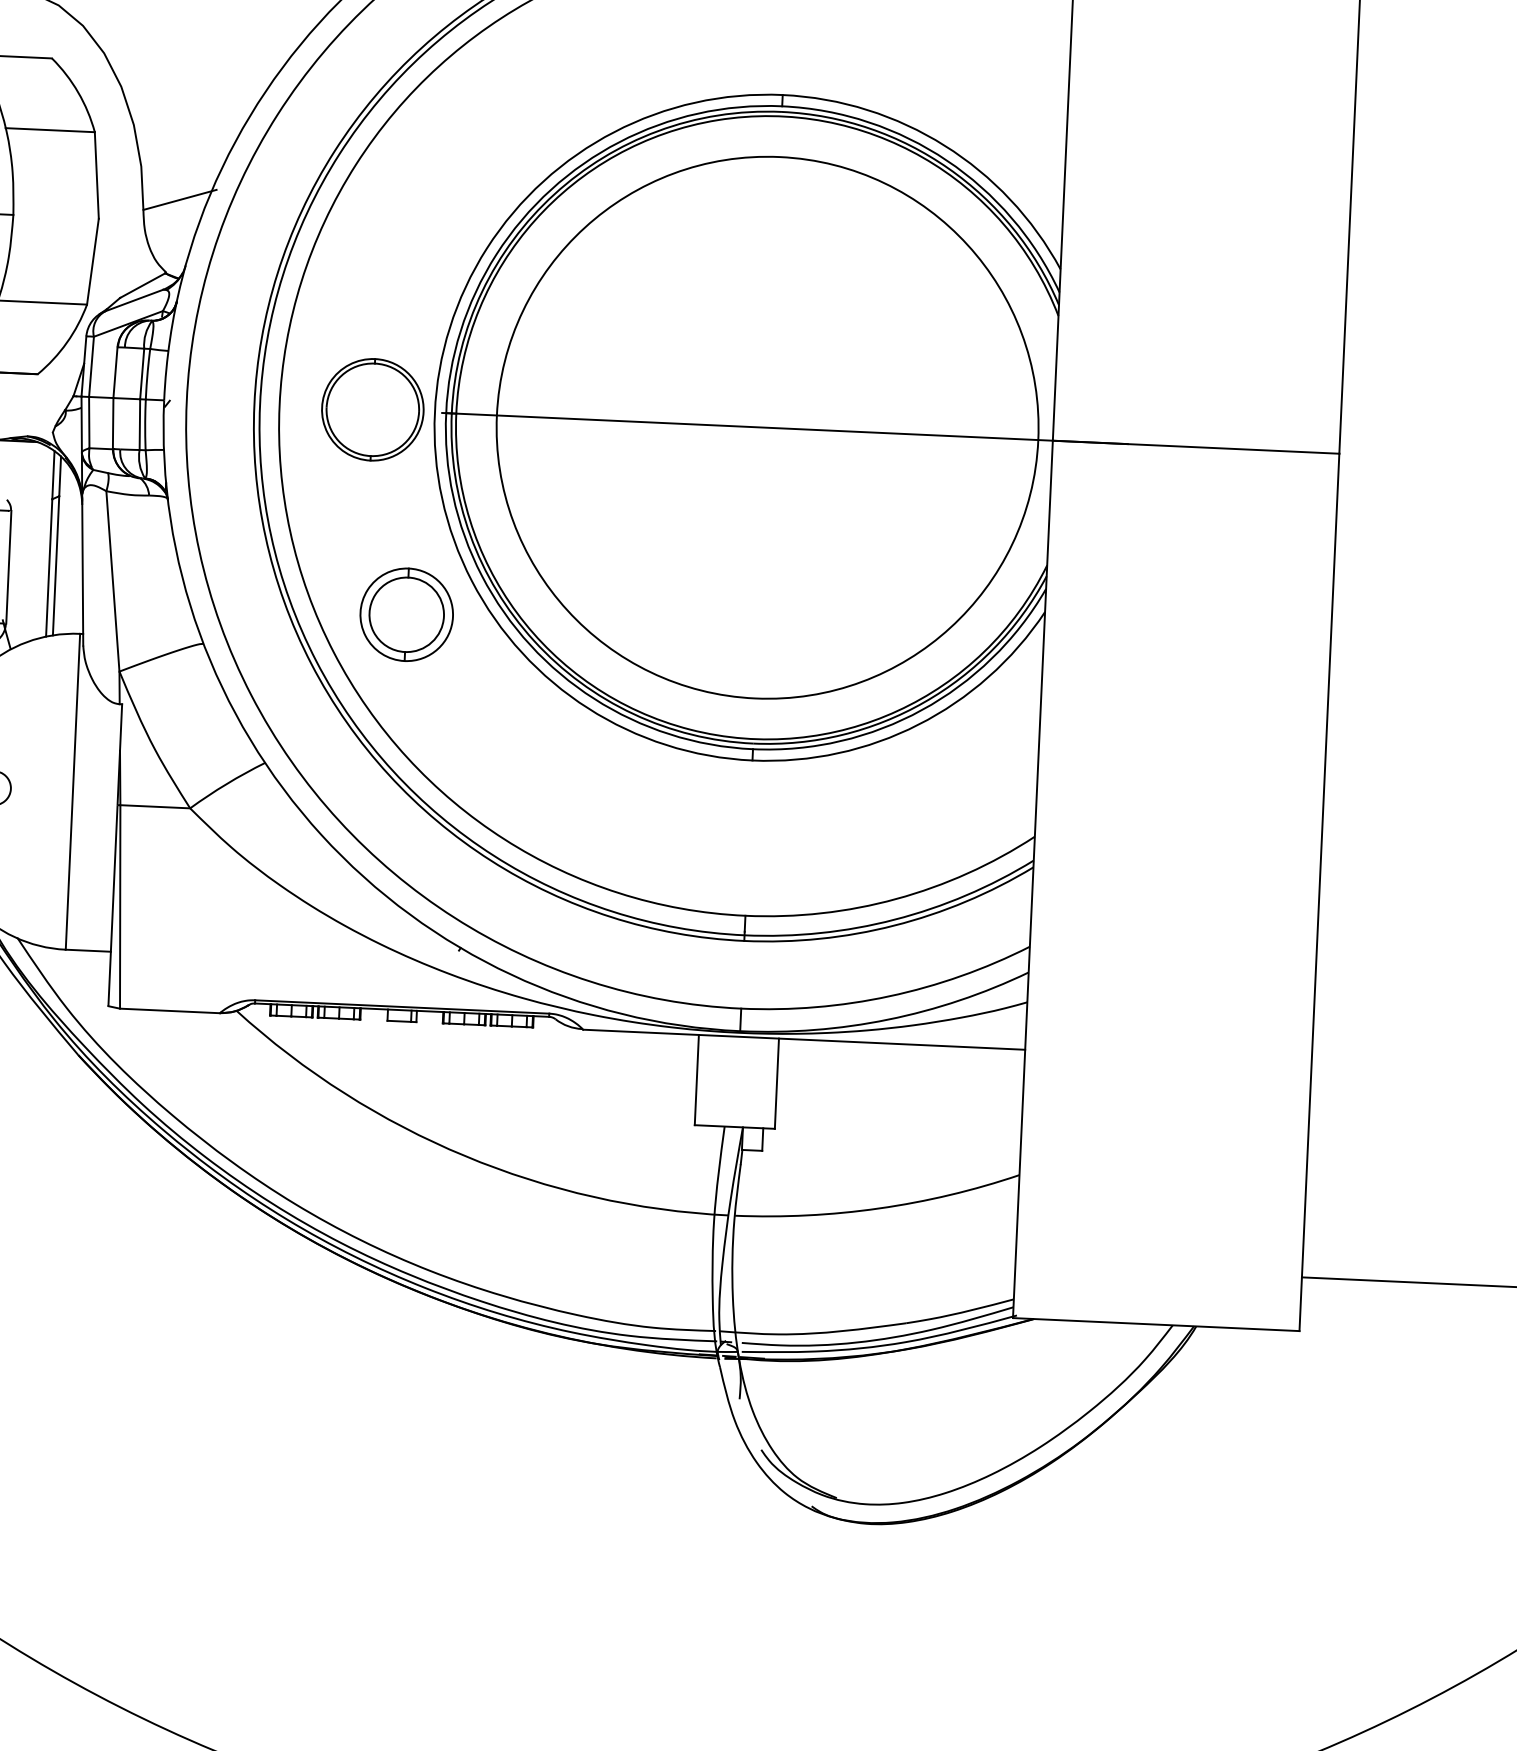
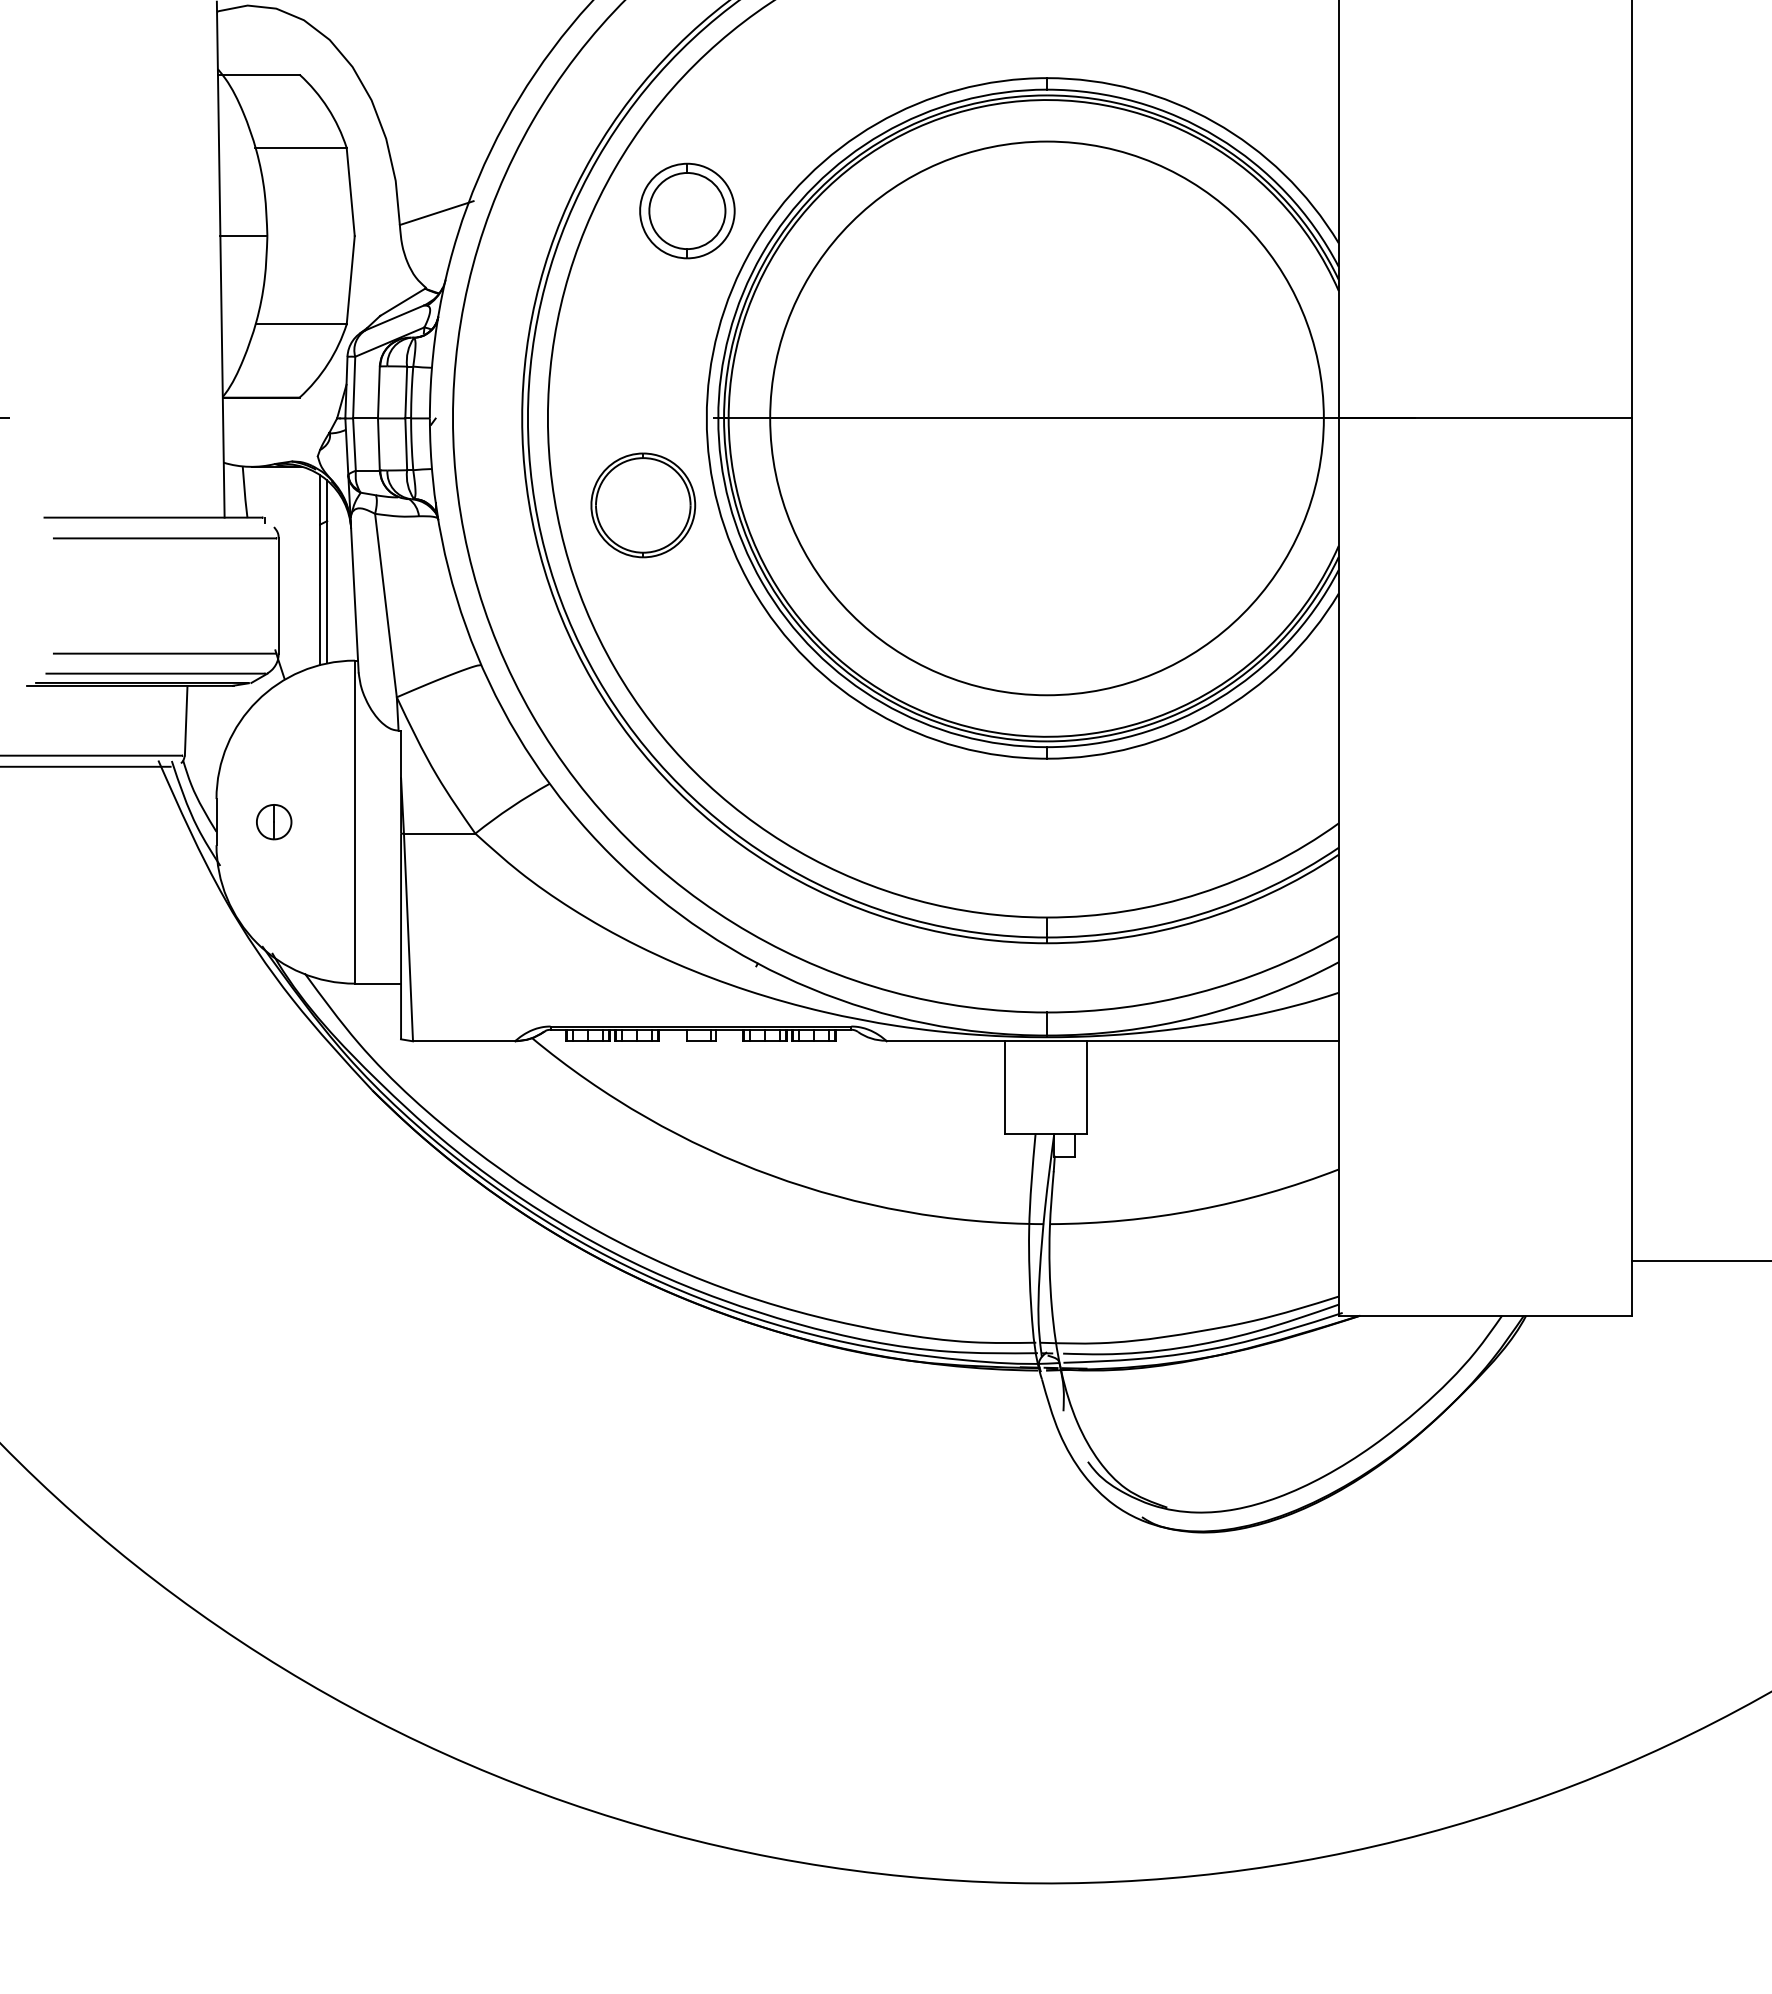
part: (373, 409) -> (643, 505), moved
part: (406, 614) -> (687, 210), moved

